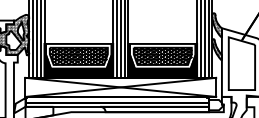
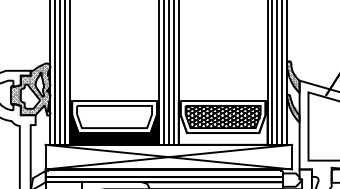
hatch: (78, 55) -> (114, 116), removed
fill: (162, 60) -> (222, 122), removed

